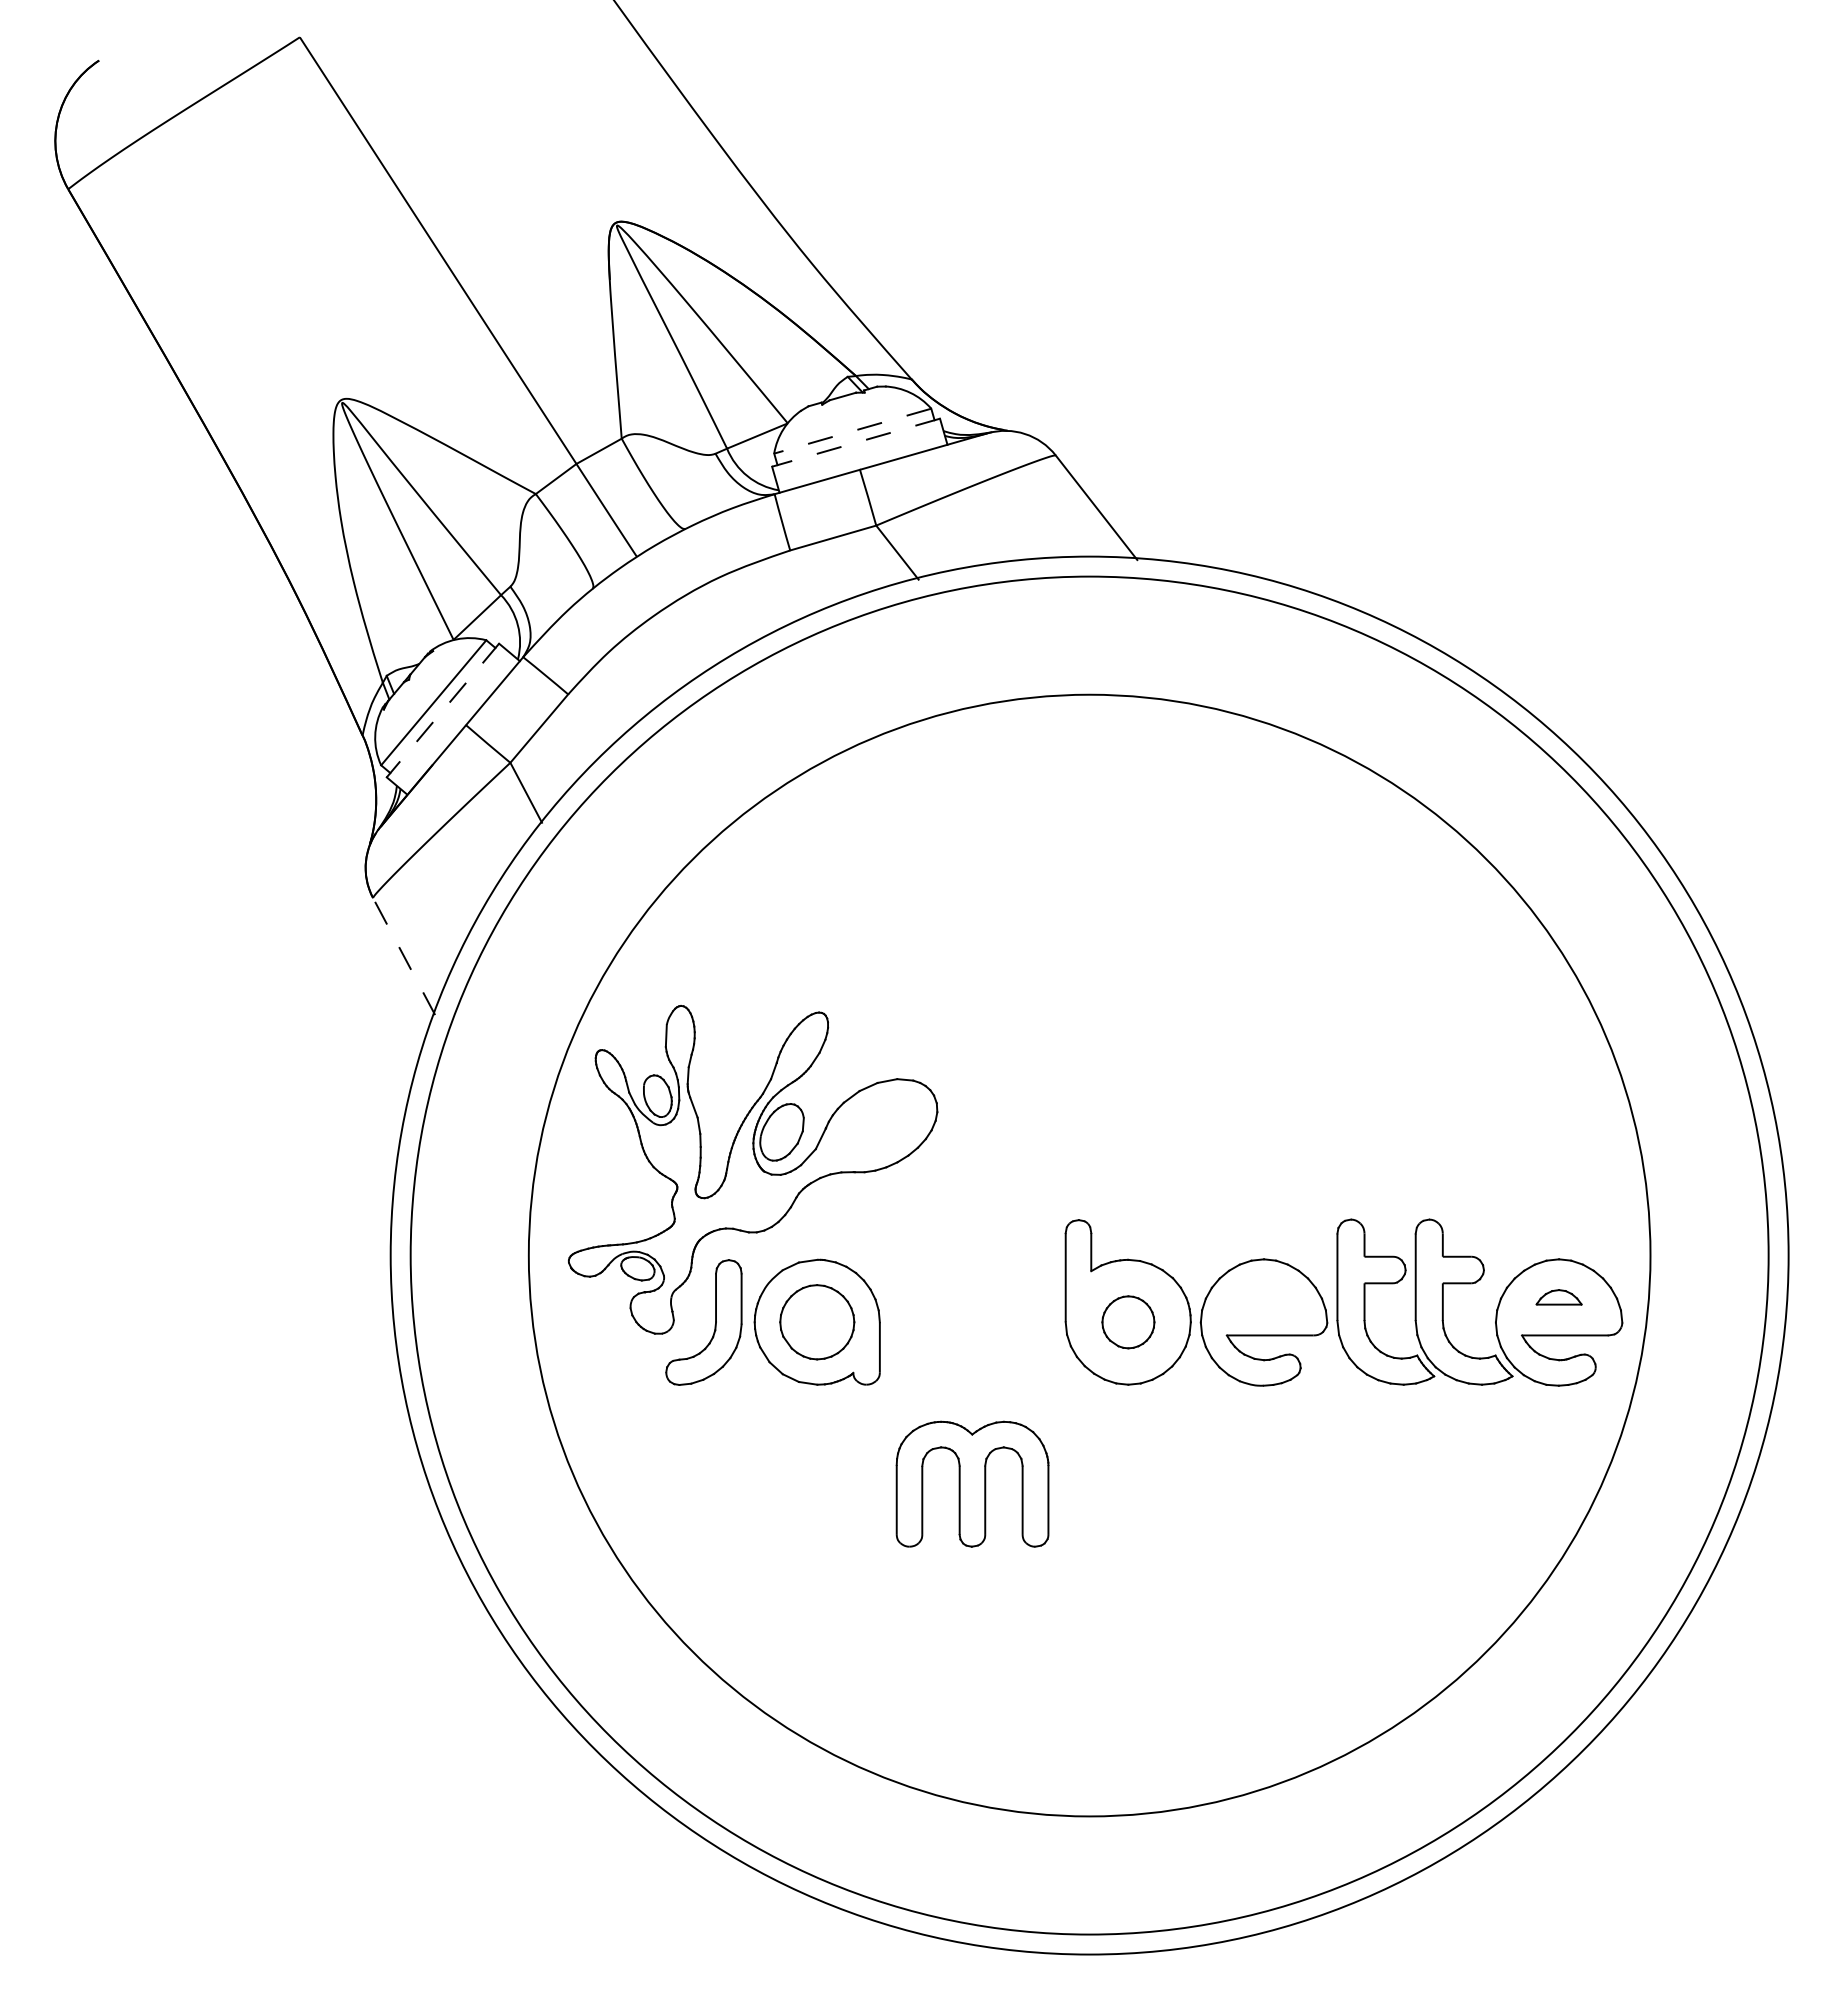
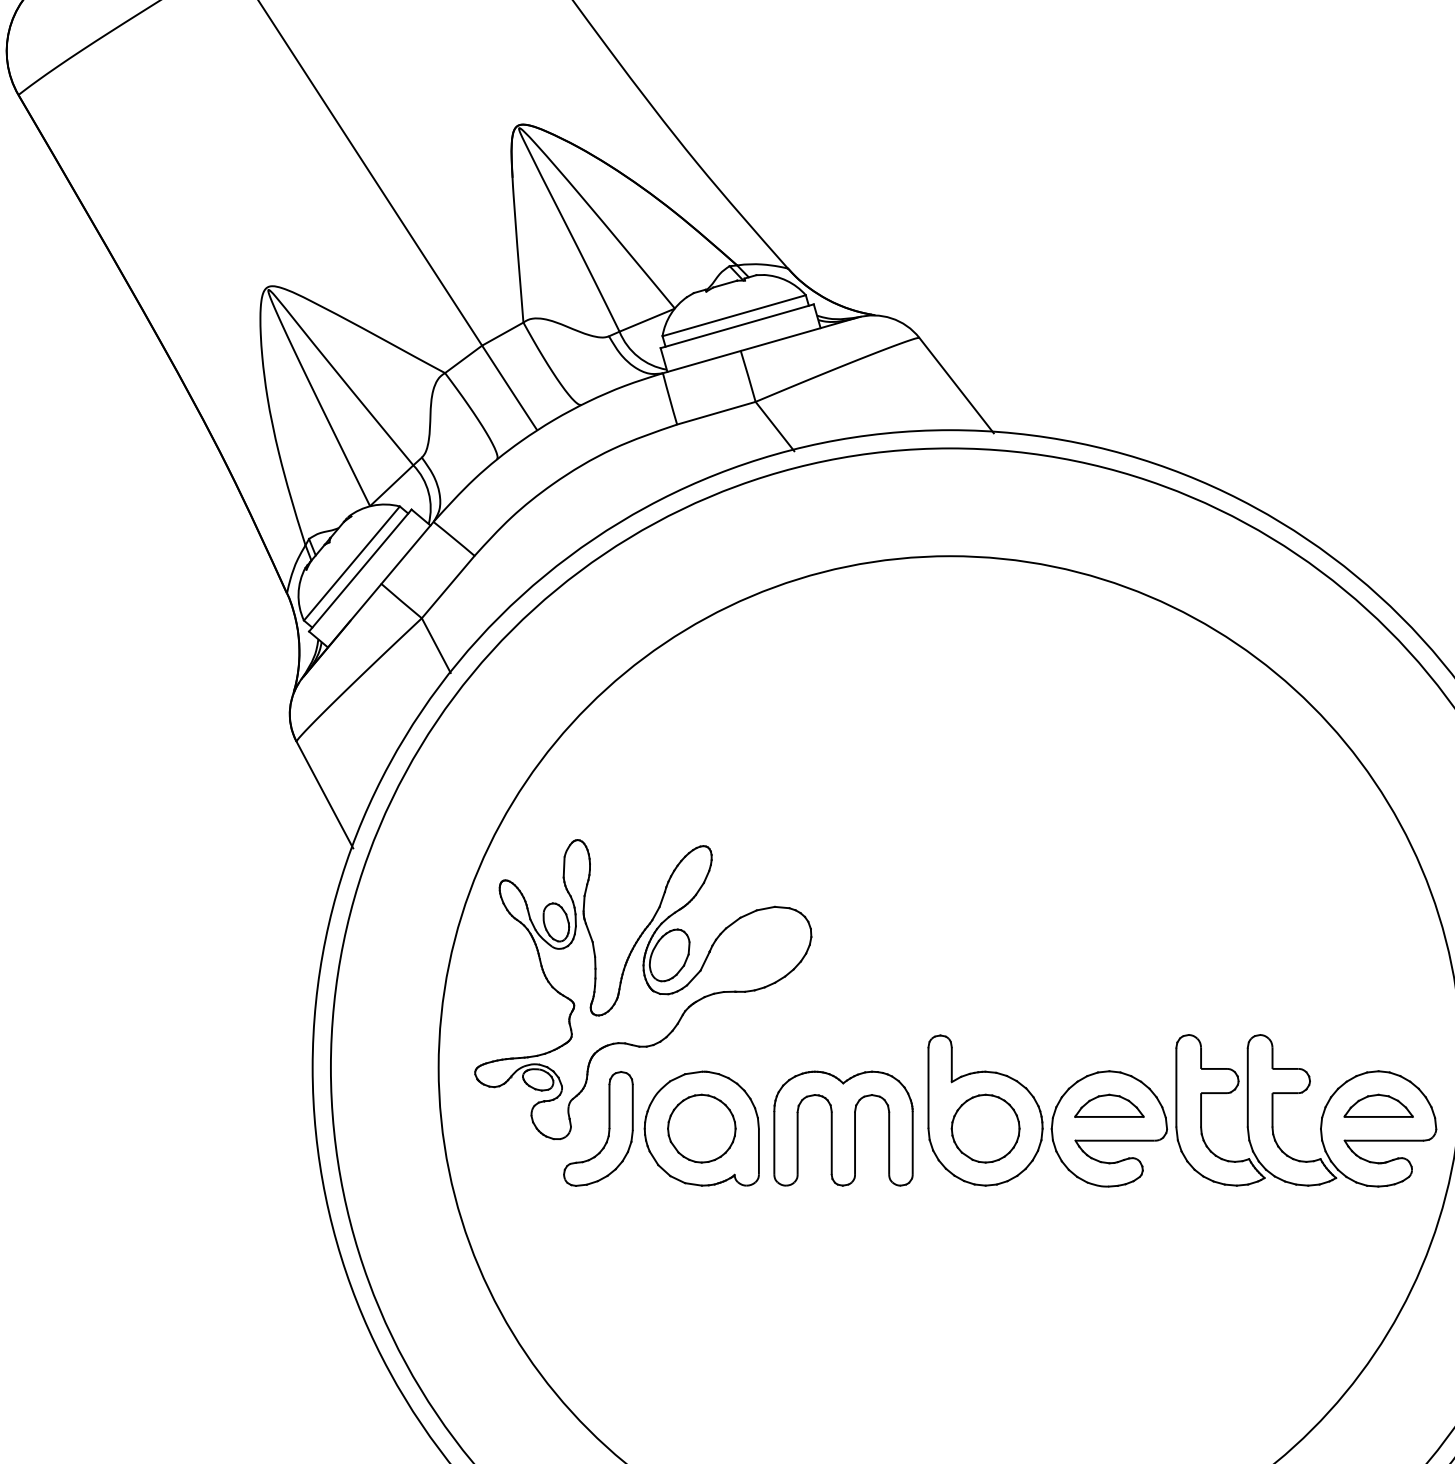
line: (852, 431) -> (733, 316), dashed -> solid
line: (855, 442) -> (736, 326), dashed -> solid
line: (442, 710) -> (359, 570), dashed -> solid
line: (403, 956) -> (324, 794), dashed -> solid
part: (1263, 1297) -> (1108, 1106), added
part: (1558, 1297) -> (1378, 1106), size x1.67
part: (1128, 1322) -> (985, 1128), size x1.43
part: (972, 1483) -> (843, 1127), moved

